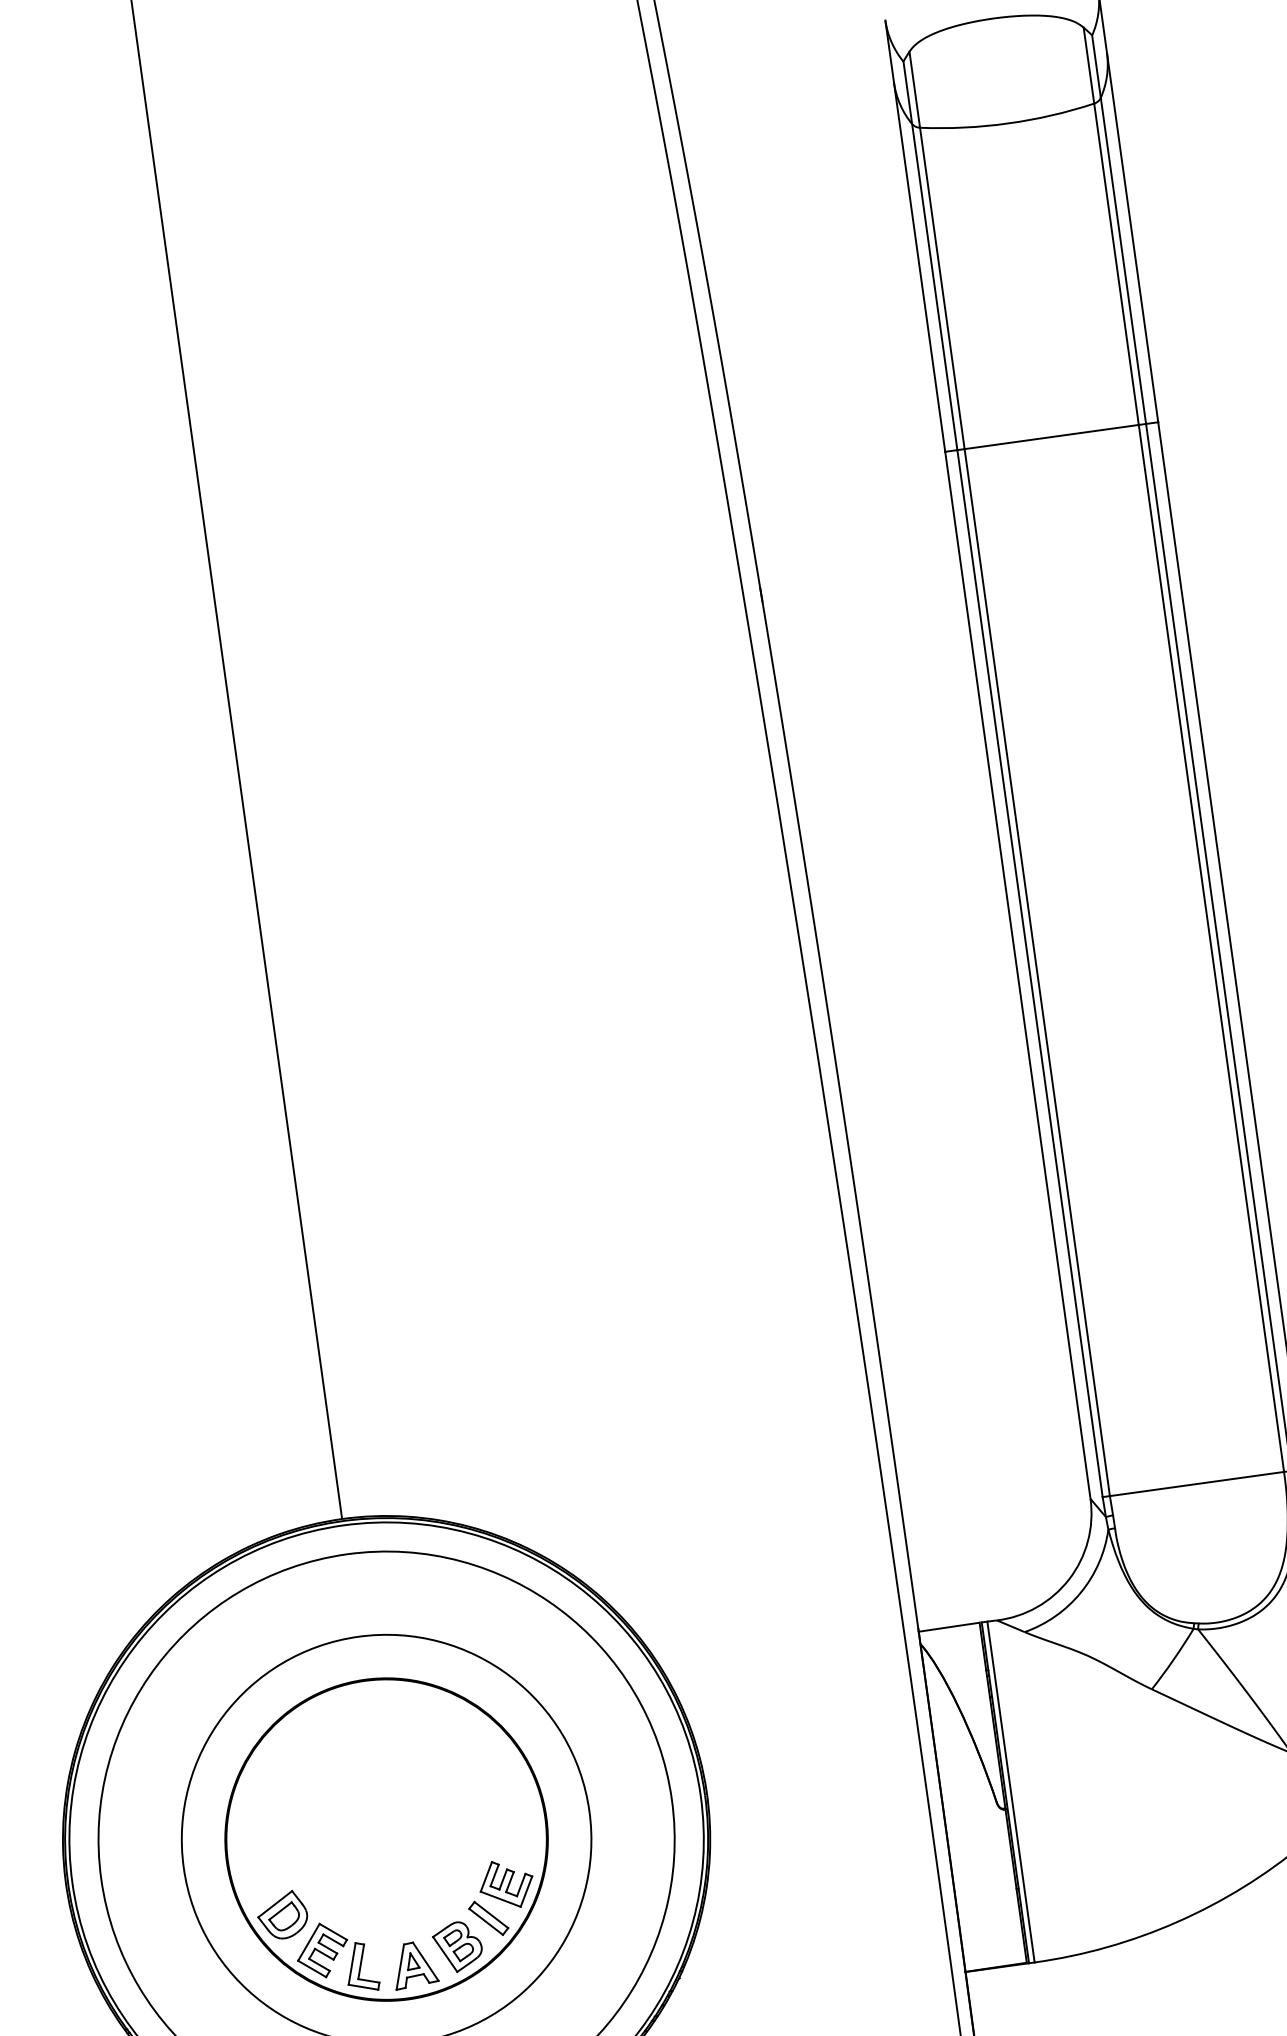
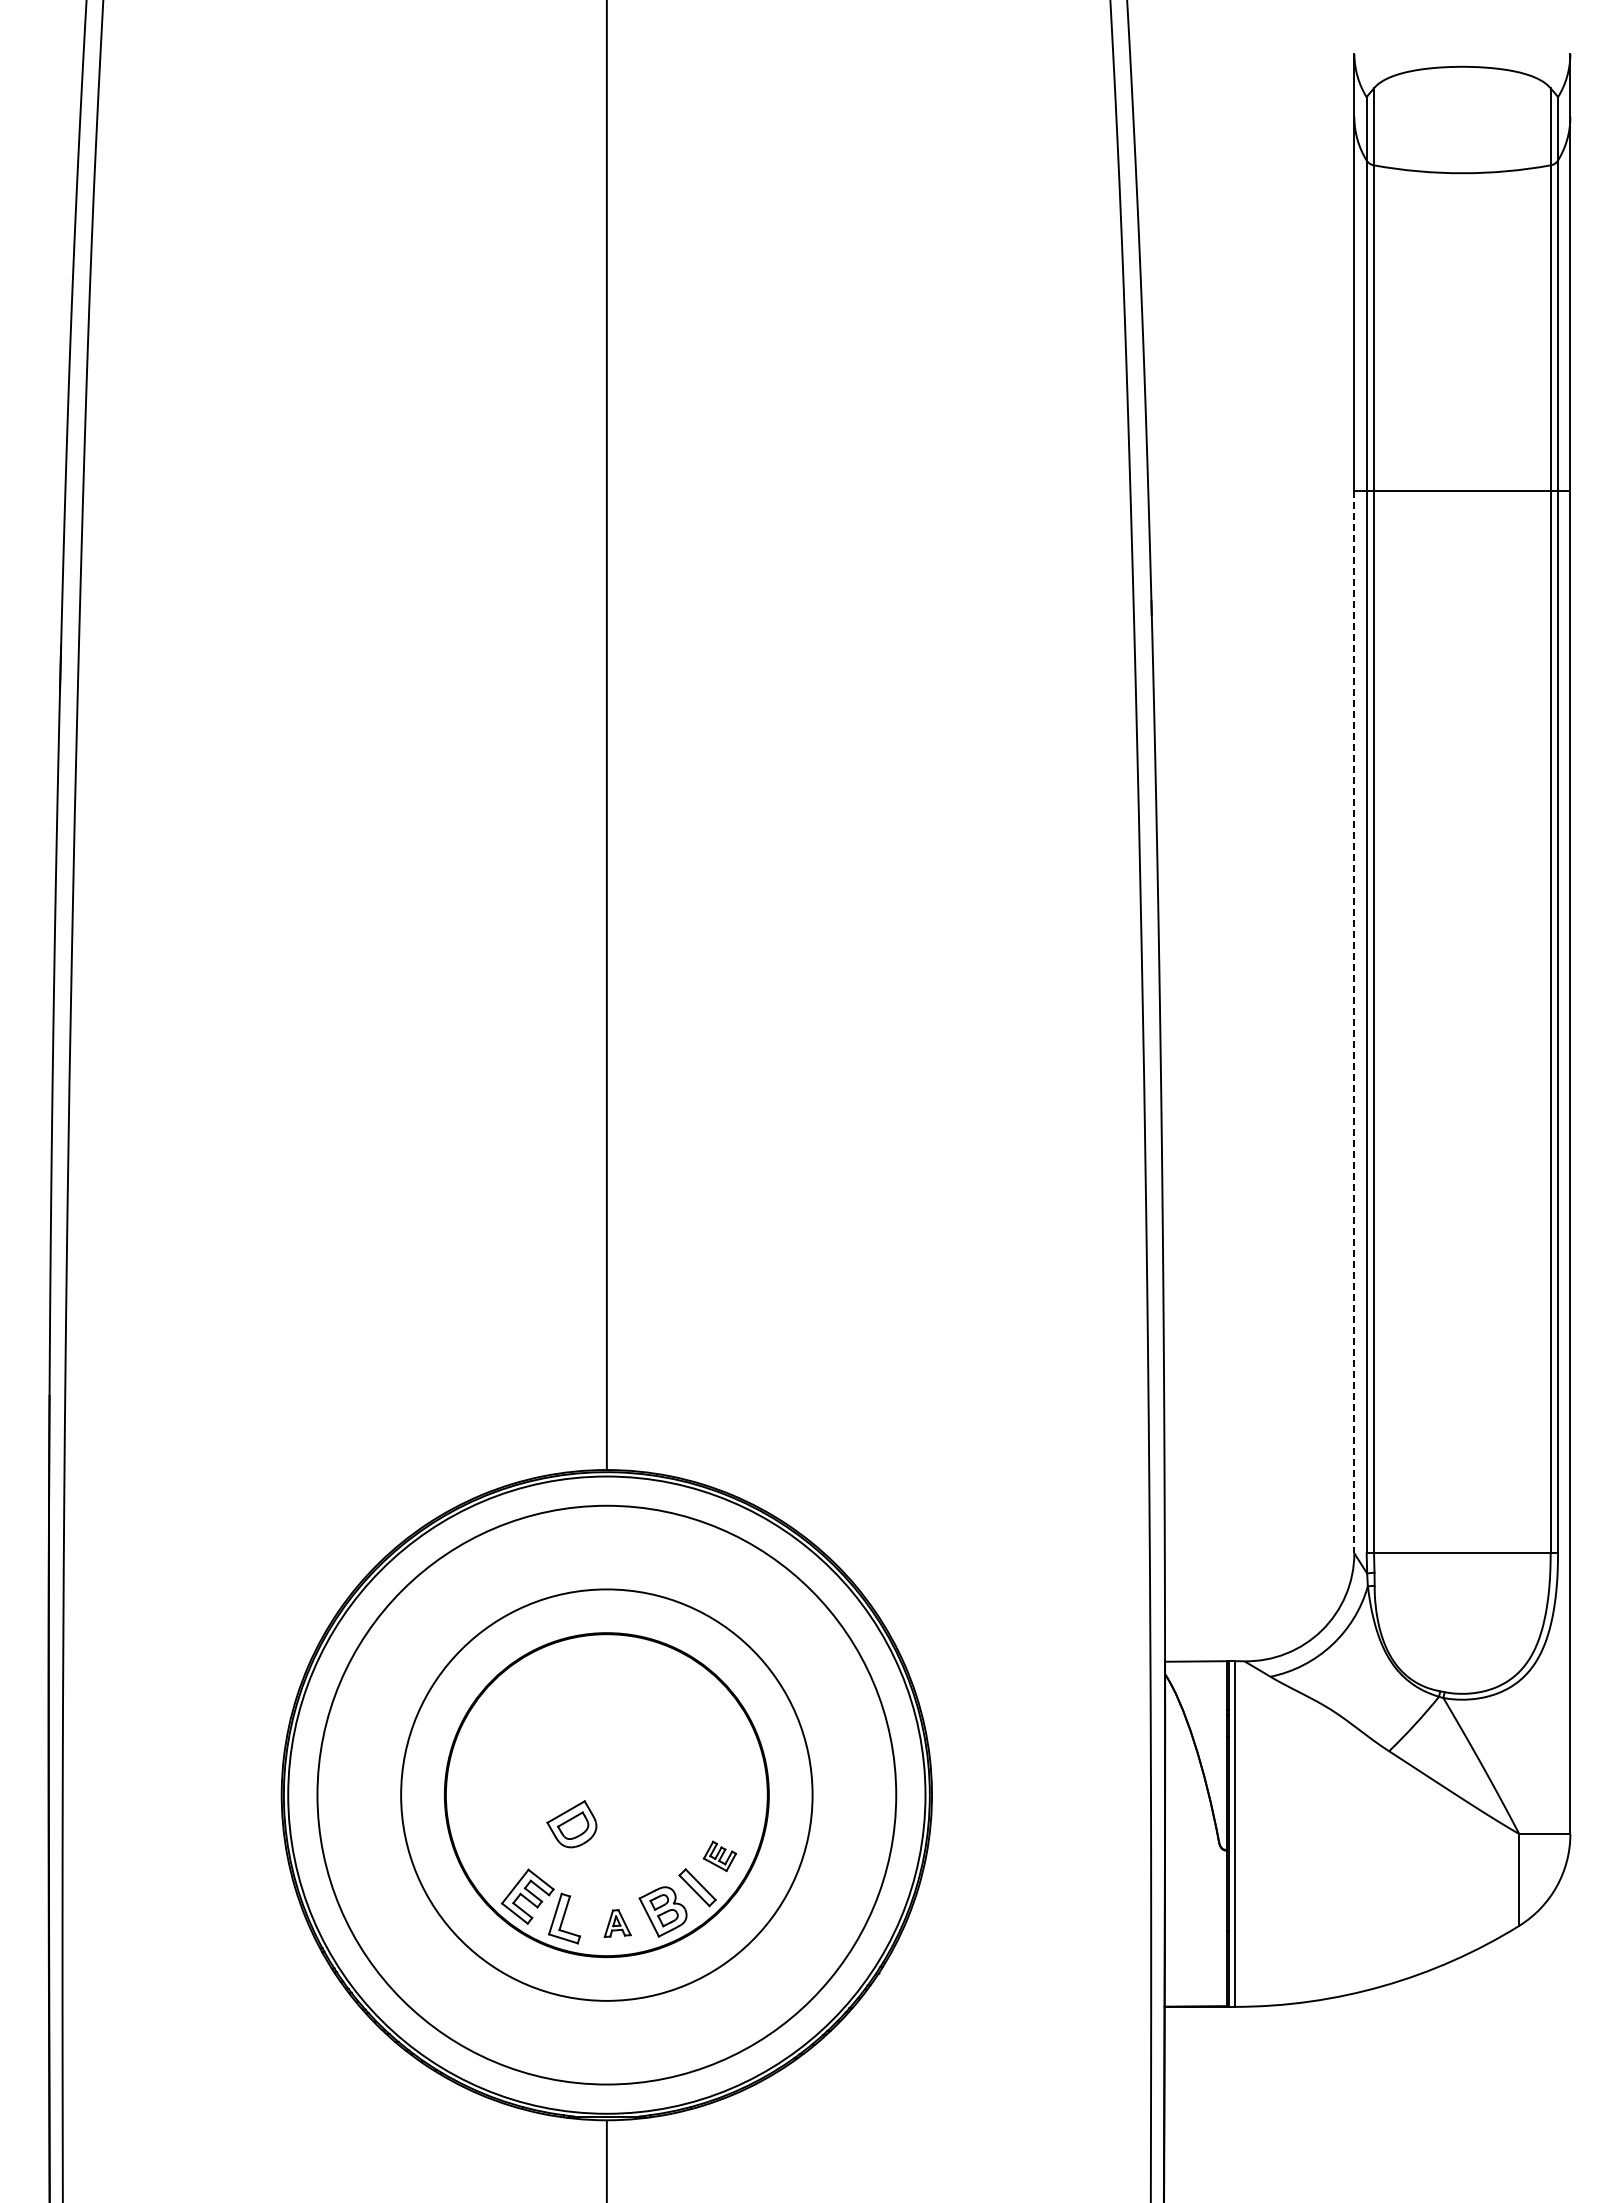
line: (1018, 975) -> (1354, 1022), solid -> dashed
part: (506, 1884) -> (719, 1856), size x0.6
part: (282, 1915) -> (571, 1824), moved
part: (414, 1964) -> (617, 1923), size x0.6

